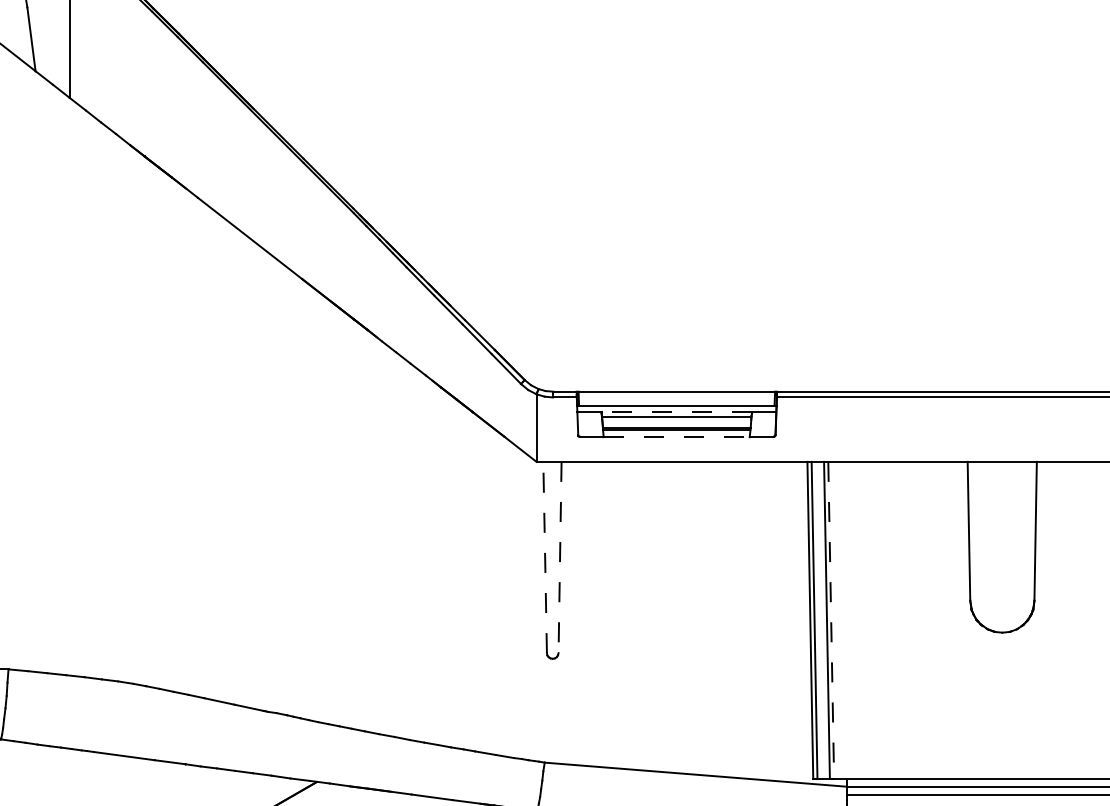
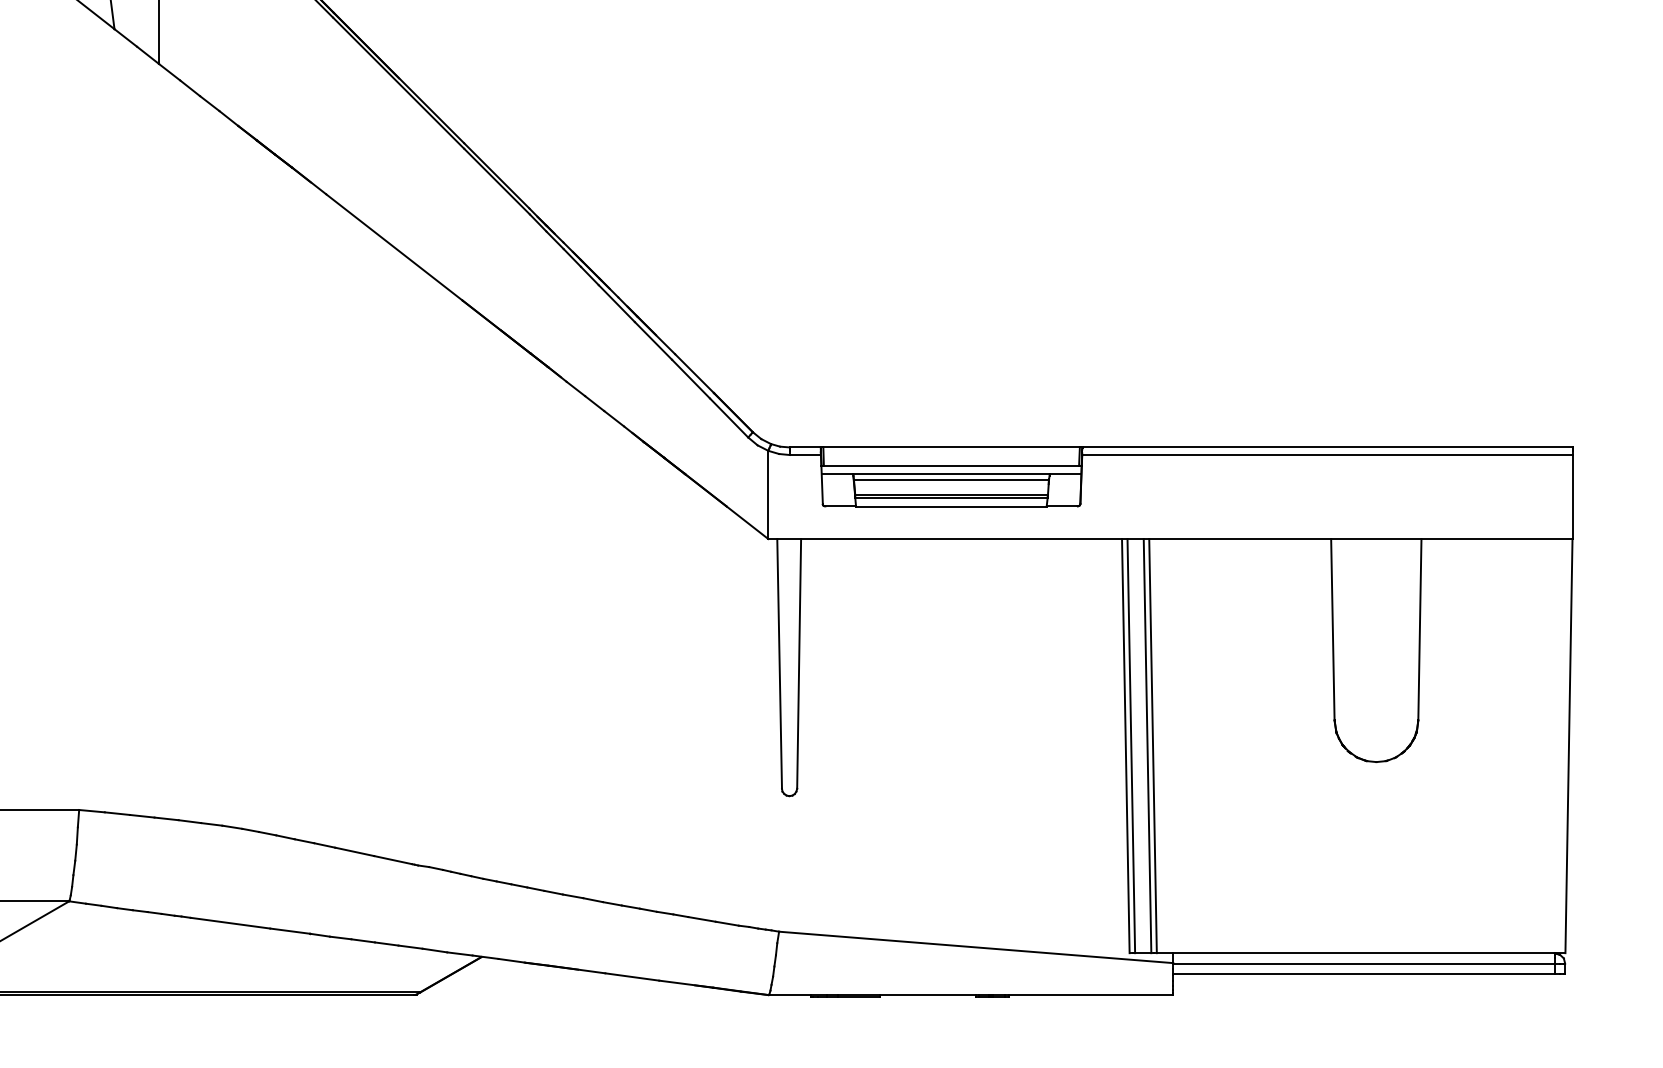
line: (676, 412) -> (950, 474), dashed -> solid
line: (676, 436) -> (951, 506), dashed -> solid
line: (545, 557) -> (779, 663), dashed -> solid
line: (560, 557) -> (799, 663), dashed -> solid
line: (831, 620) -> (1153, 746), dashed -> solid

